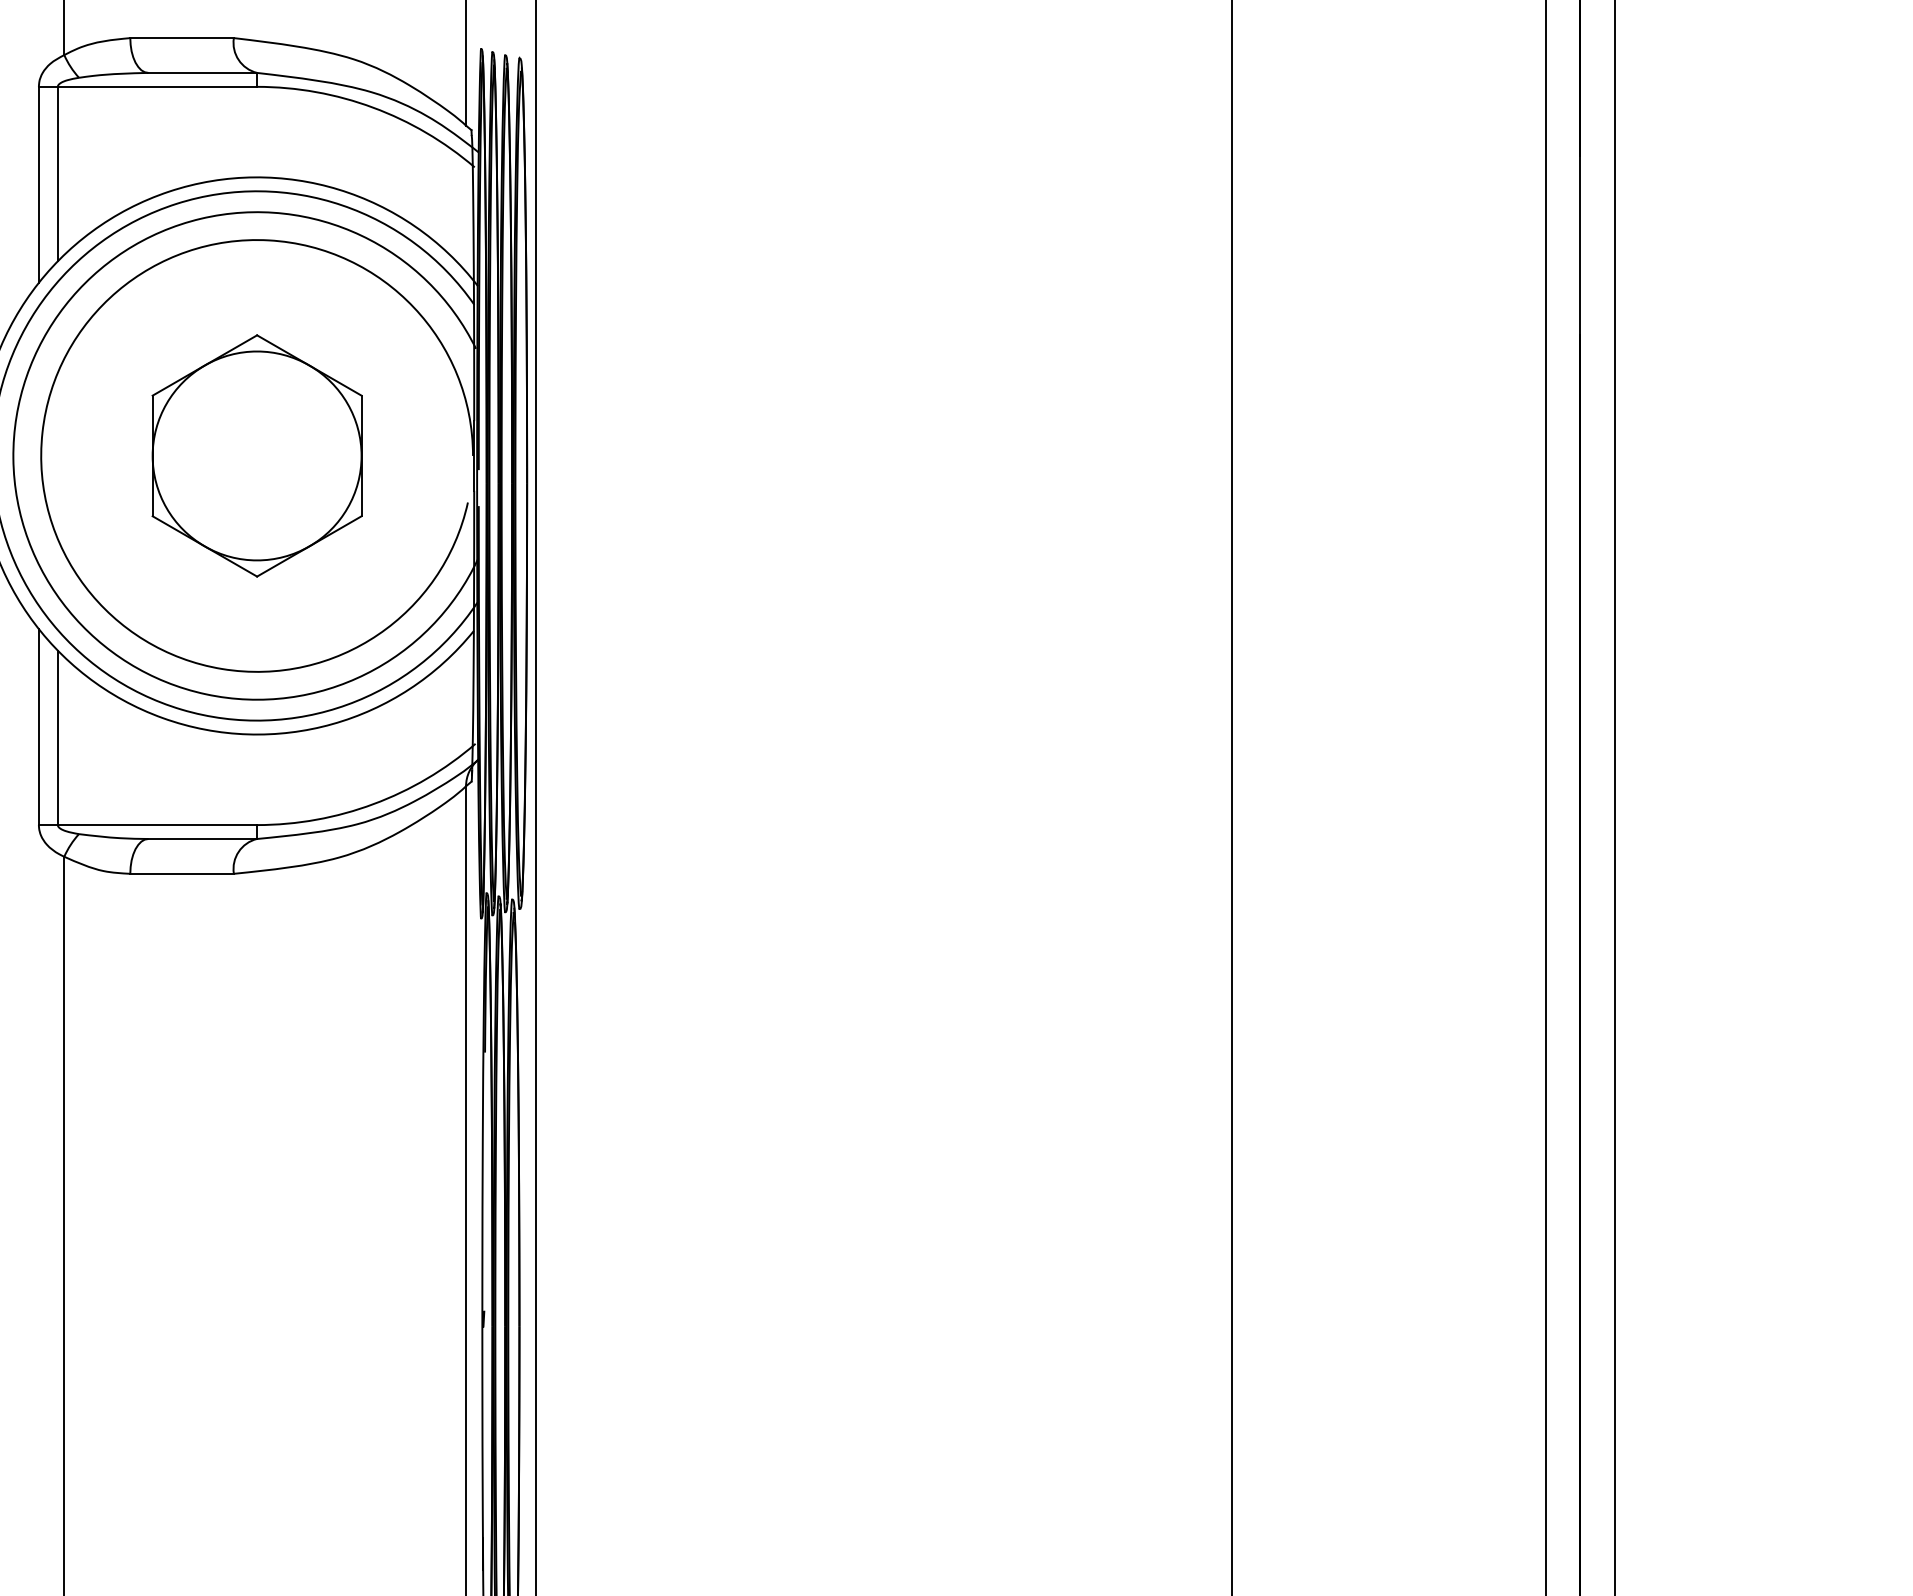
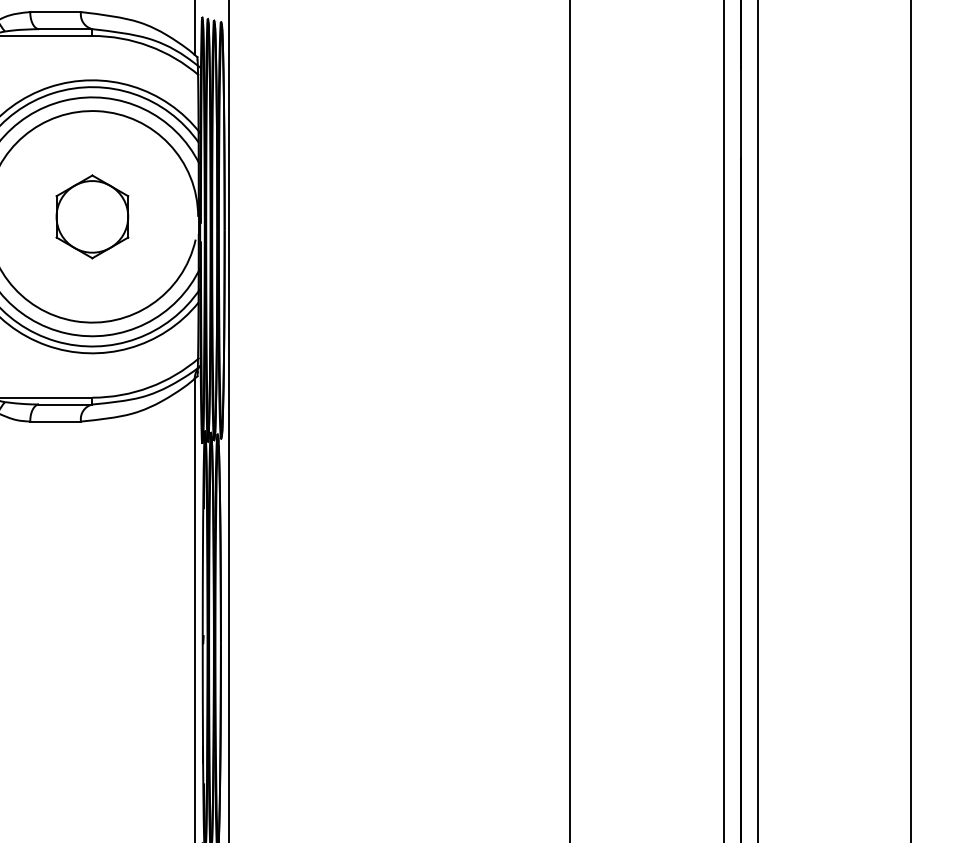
part: (257, 455) -> (92, 216), size x0.7

